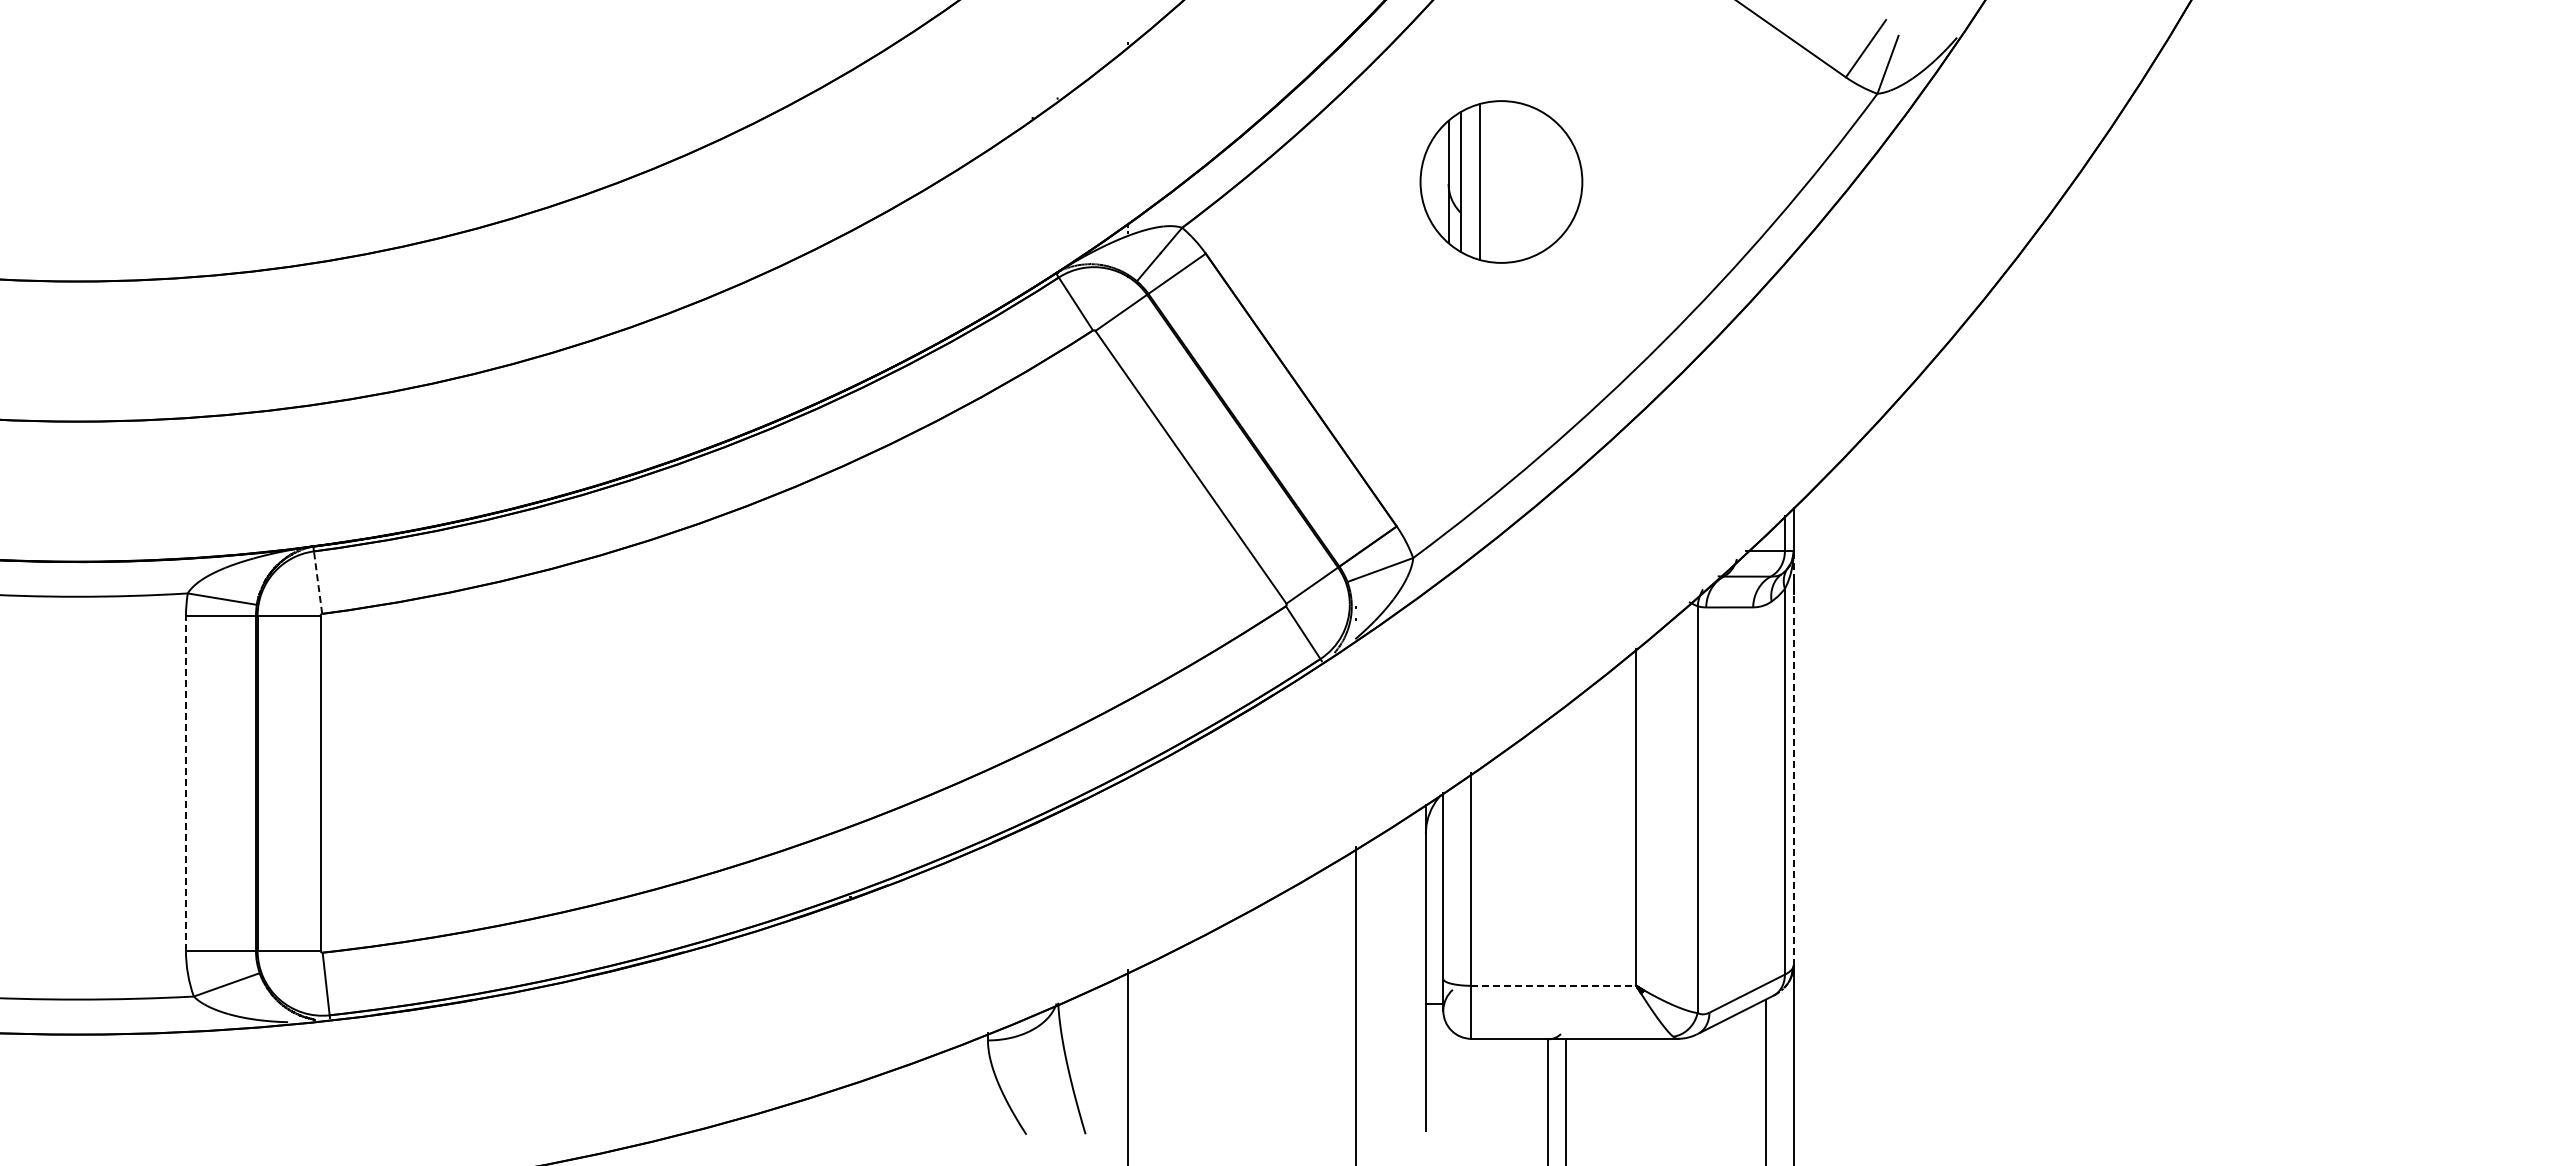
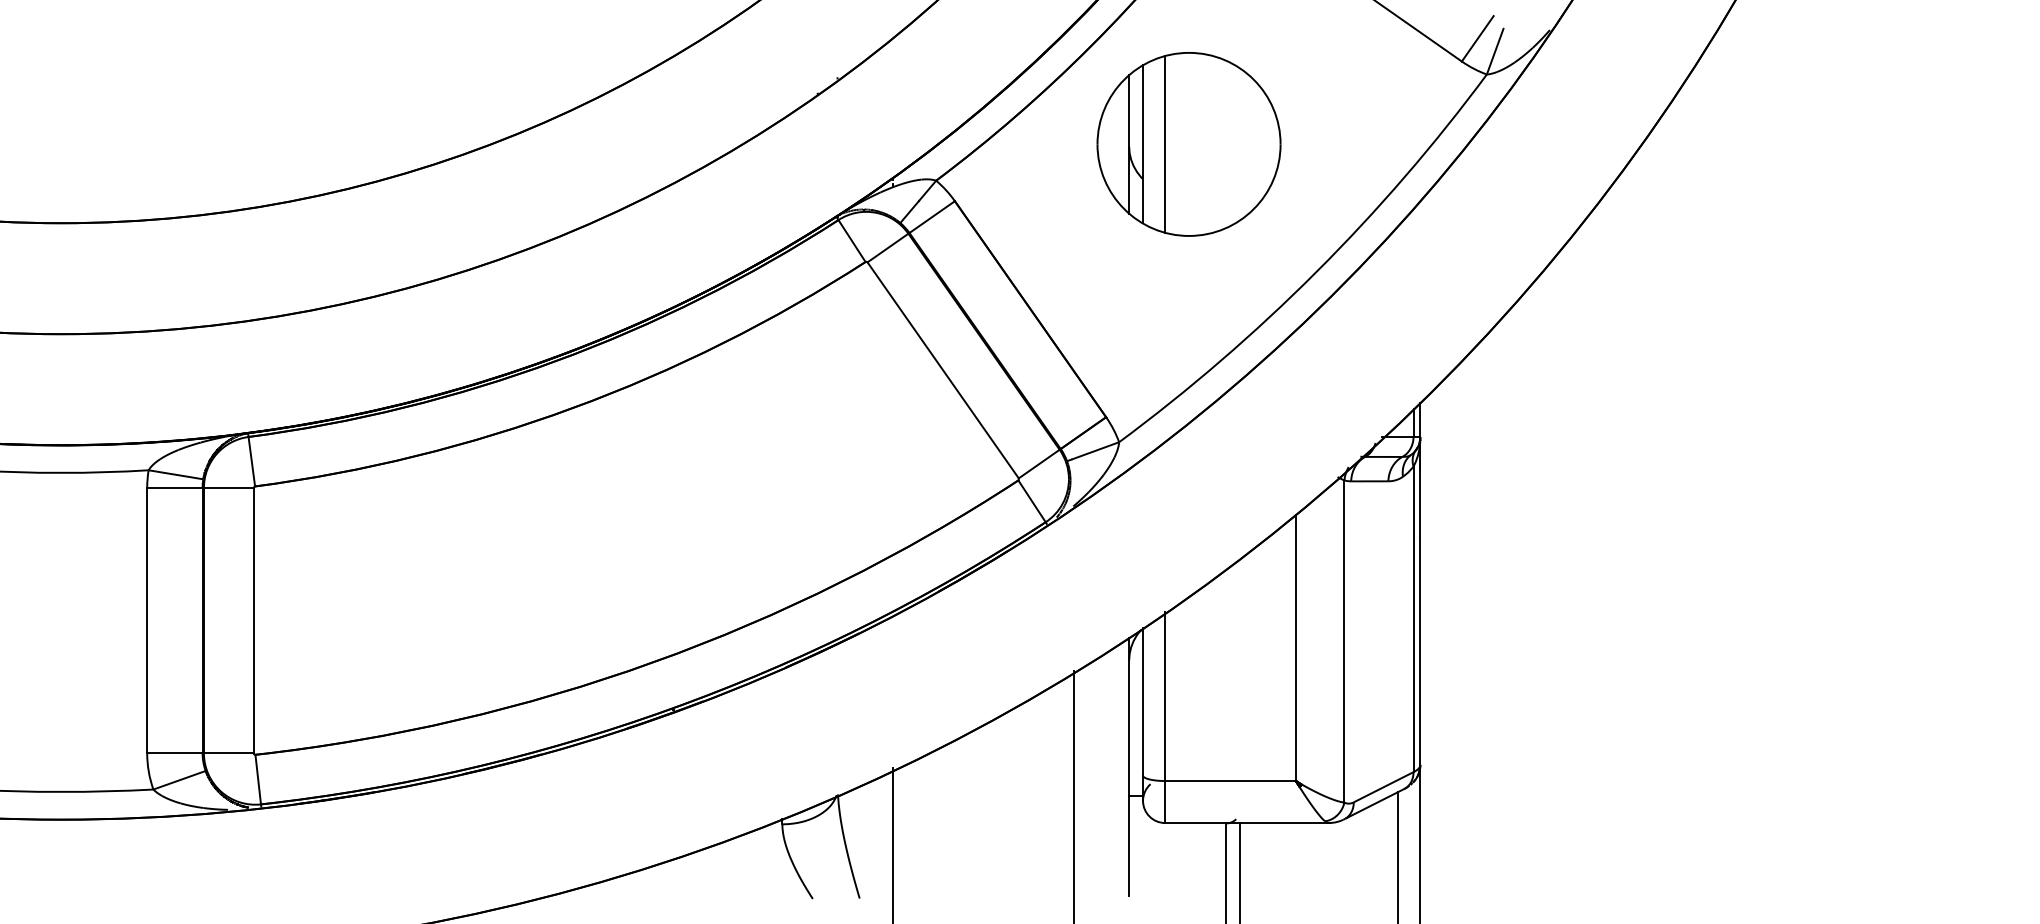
part: (1501, 181) -> (1189, 144), size x1.43
line: (318, 582) -> (252, 461), dashed -> solid
line: (1793, 757) -> (1420, 600), dashed -> solid
line: (185, 783) -> (146, 620), dashed -> solid
line: (1554, 985) -> (1231, 780), dashed -> solid

